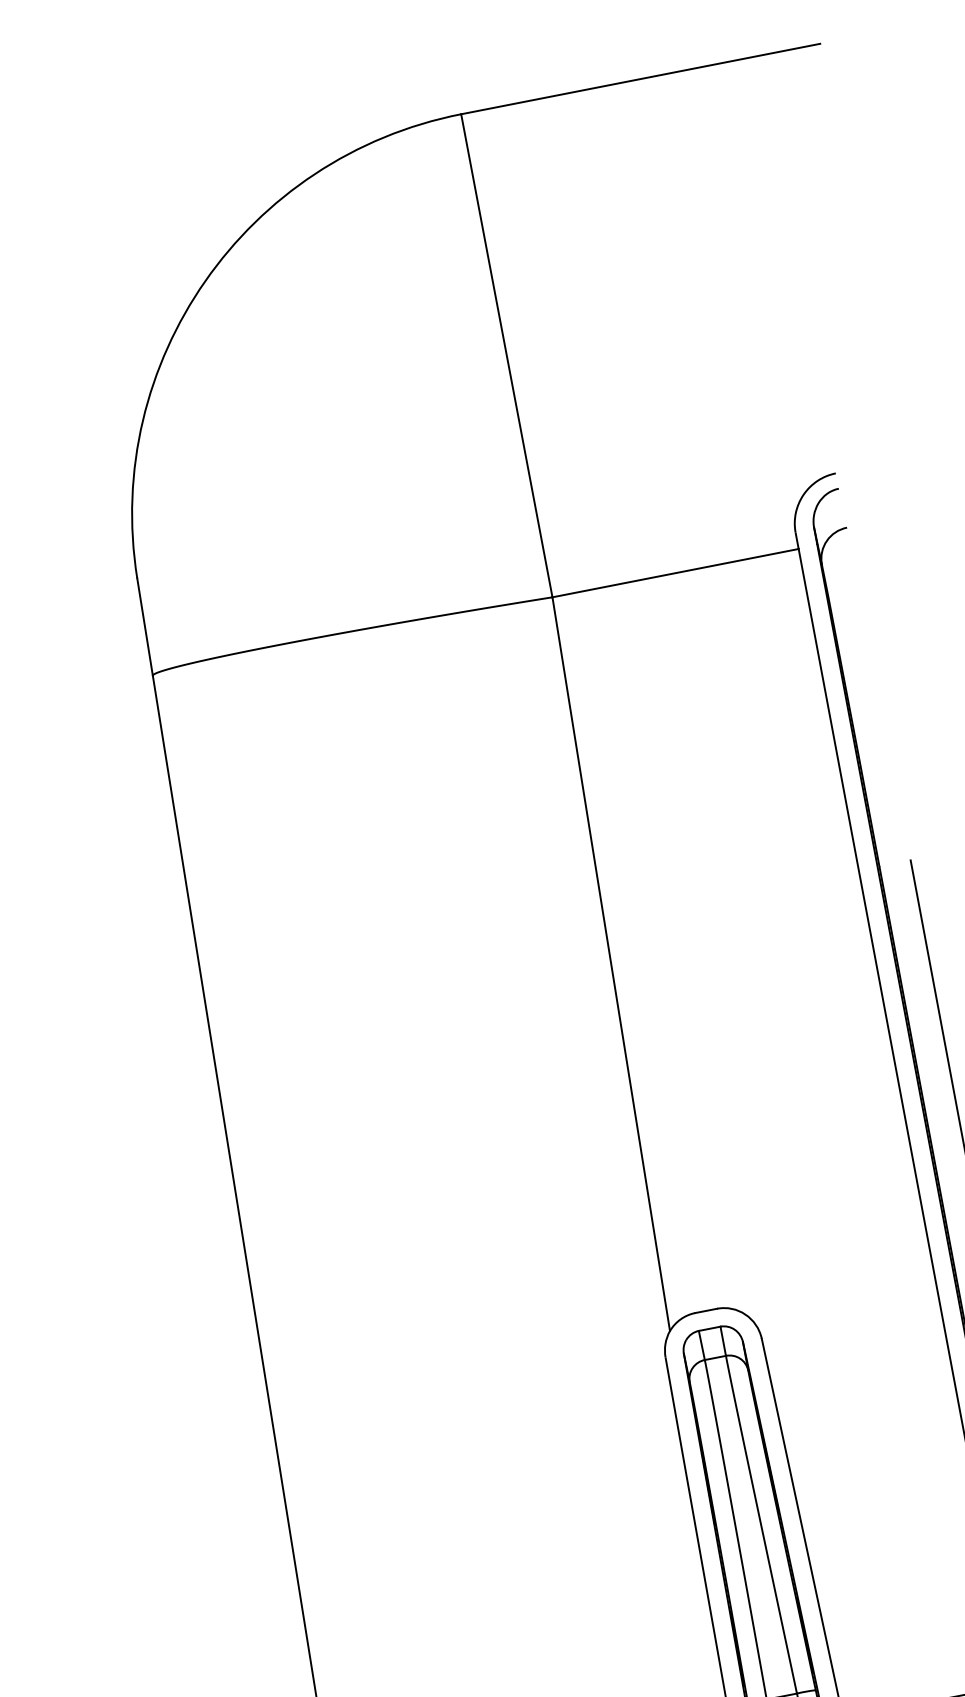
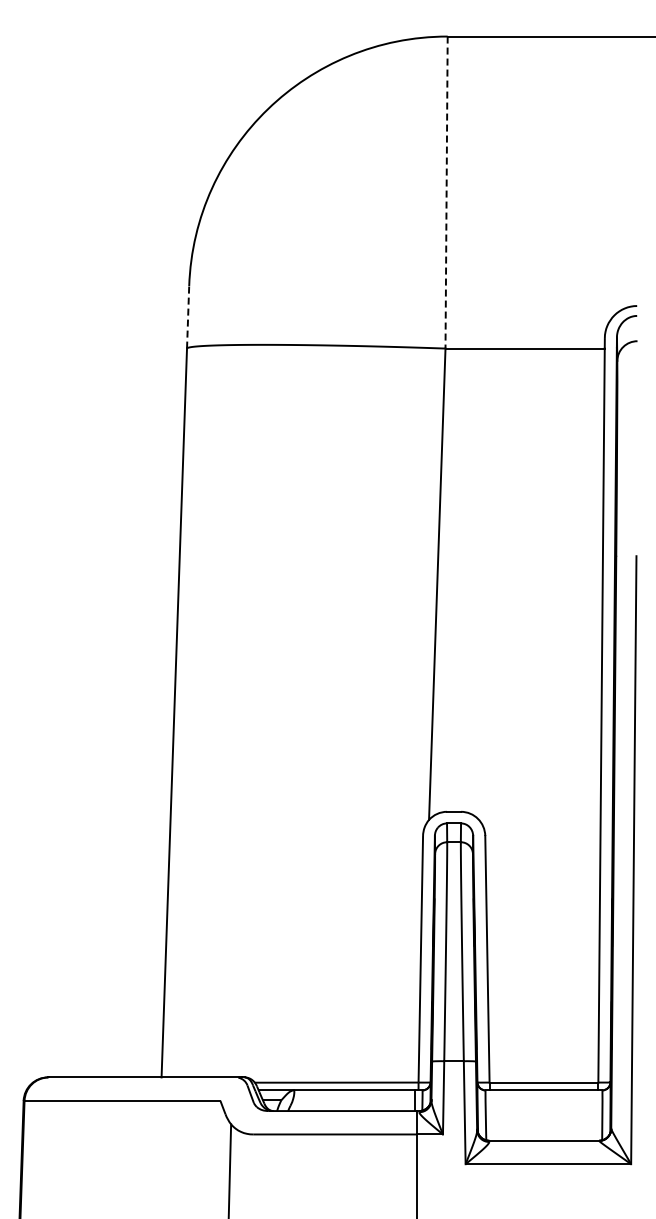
line: (506, 357) -> (446, 193), solid -> dashed
line: (145, 625) -> (188, 316), solid -> dashed

